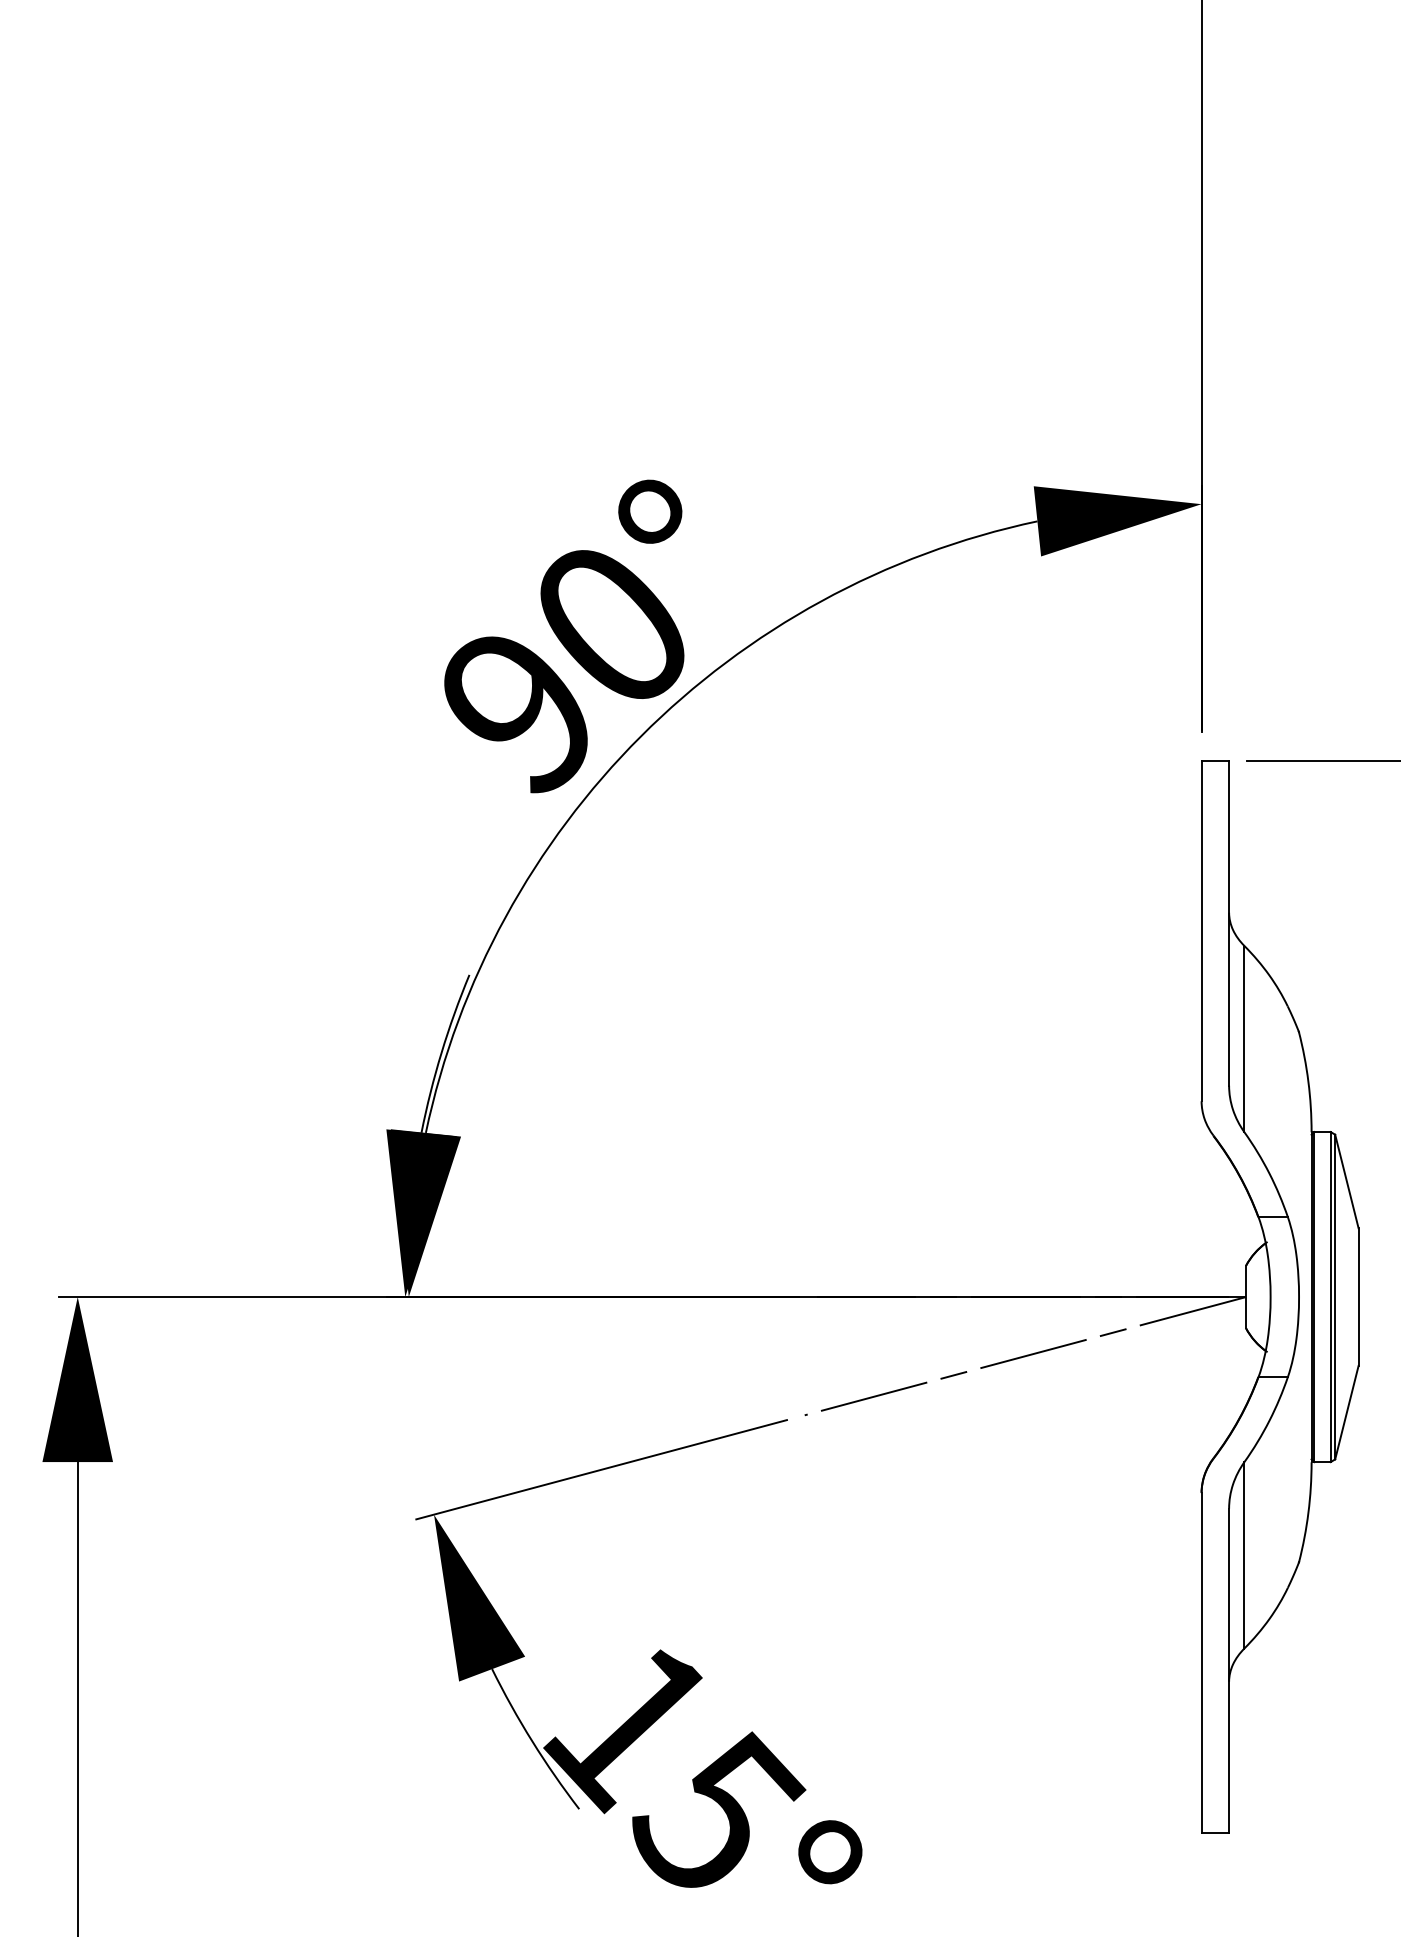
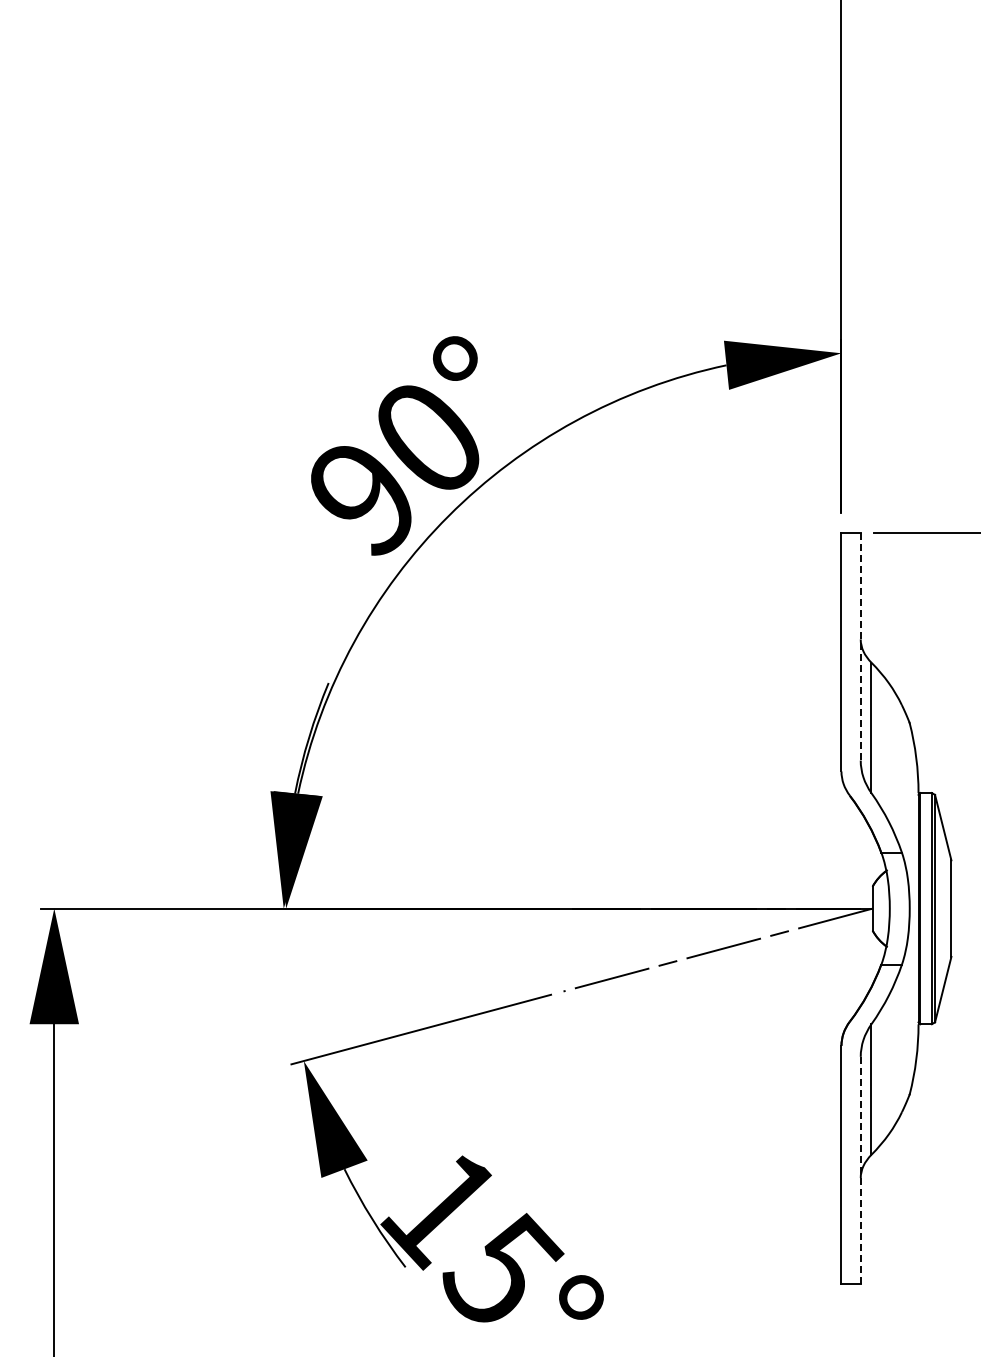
line: (1228, 922) -> (860, 646), solid -> dashed
line: (1228, 1670) -> (860, 1170), solid -> dashed

